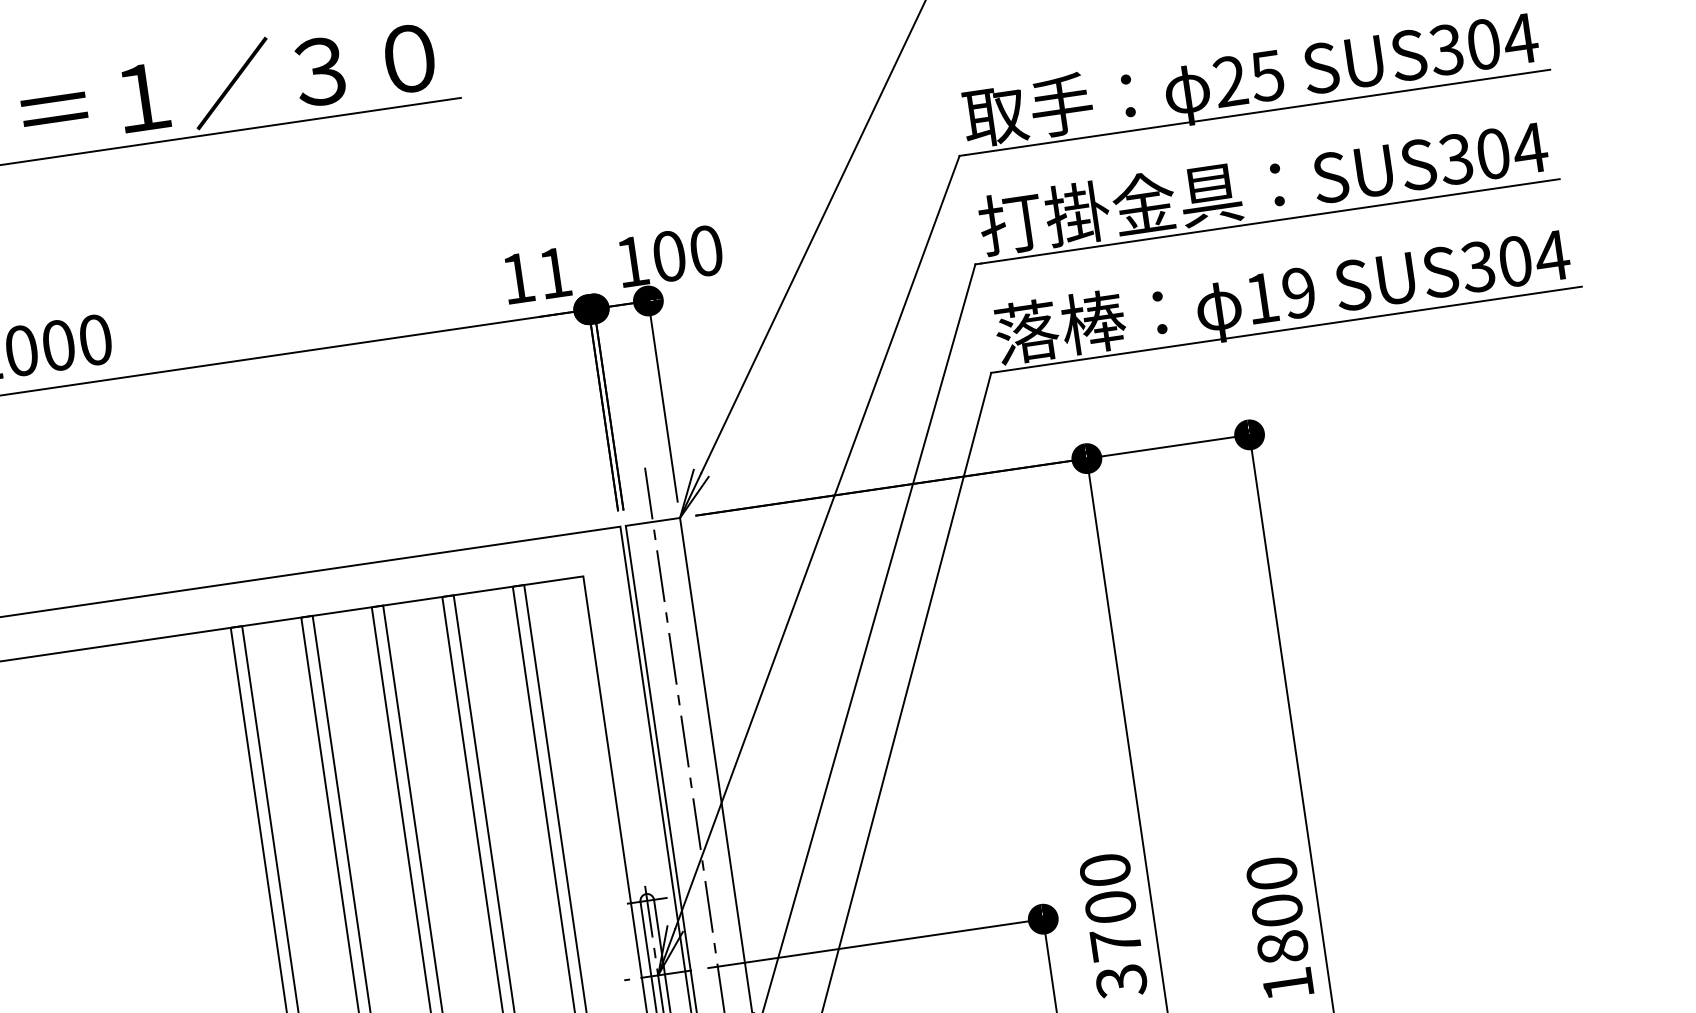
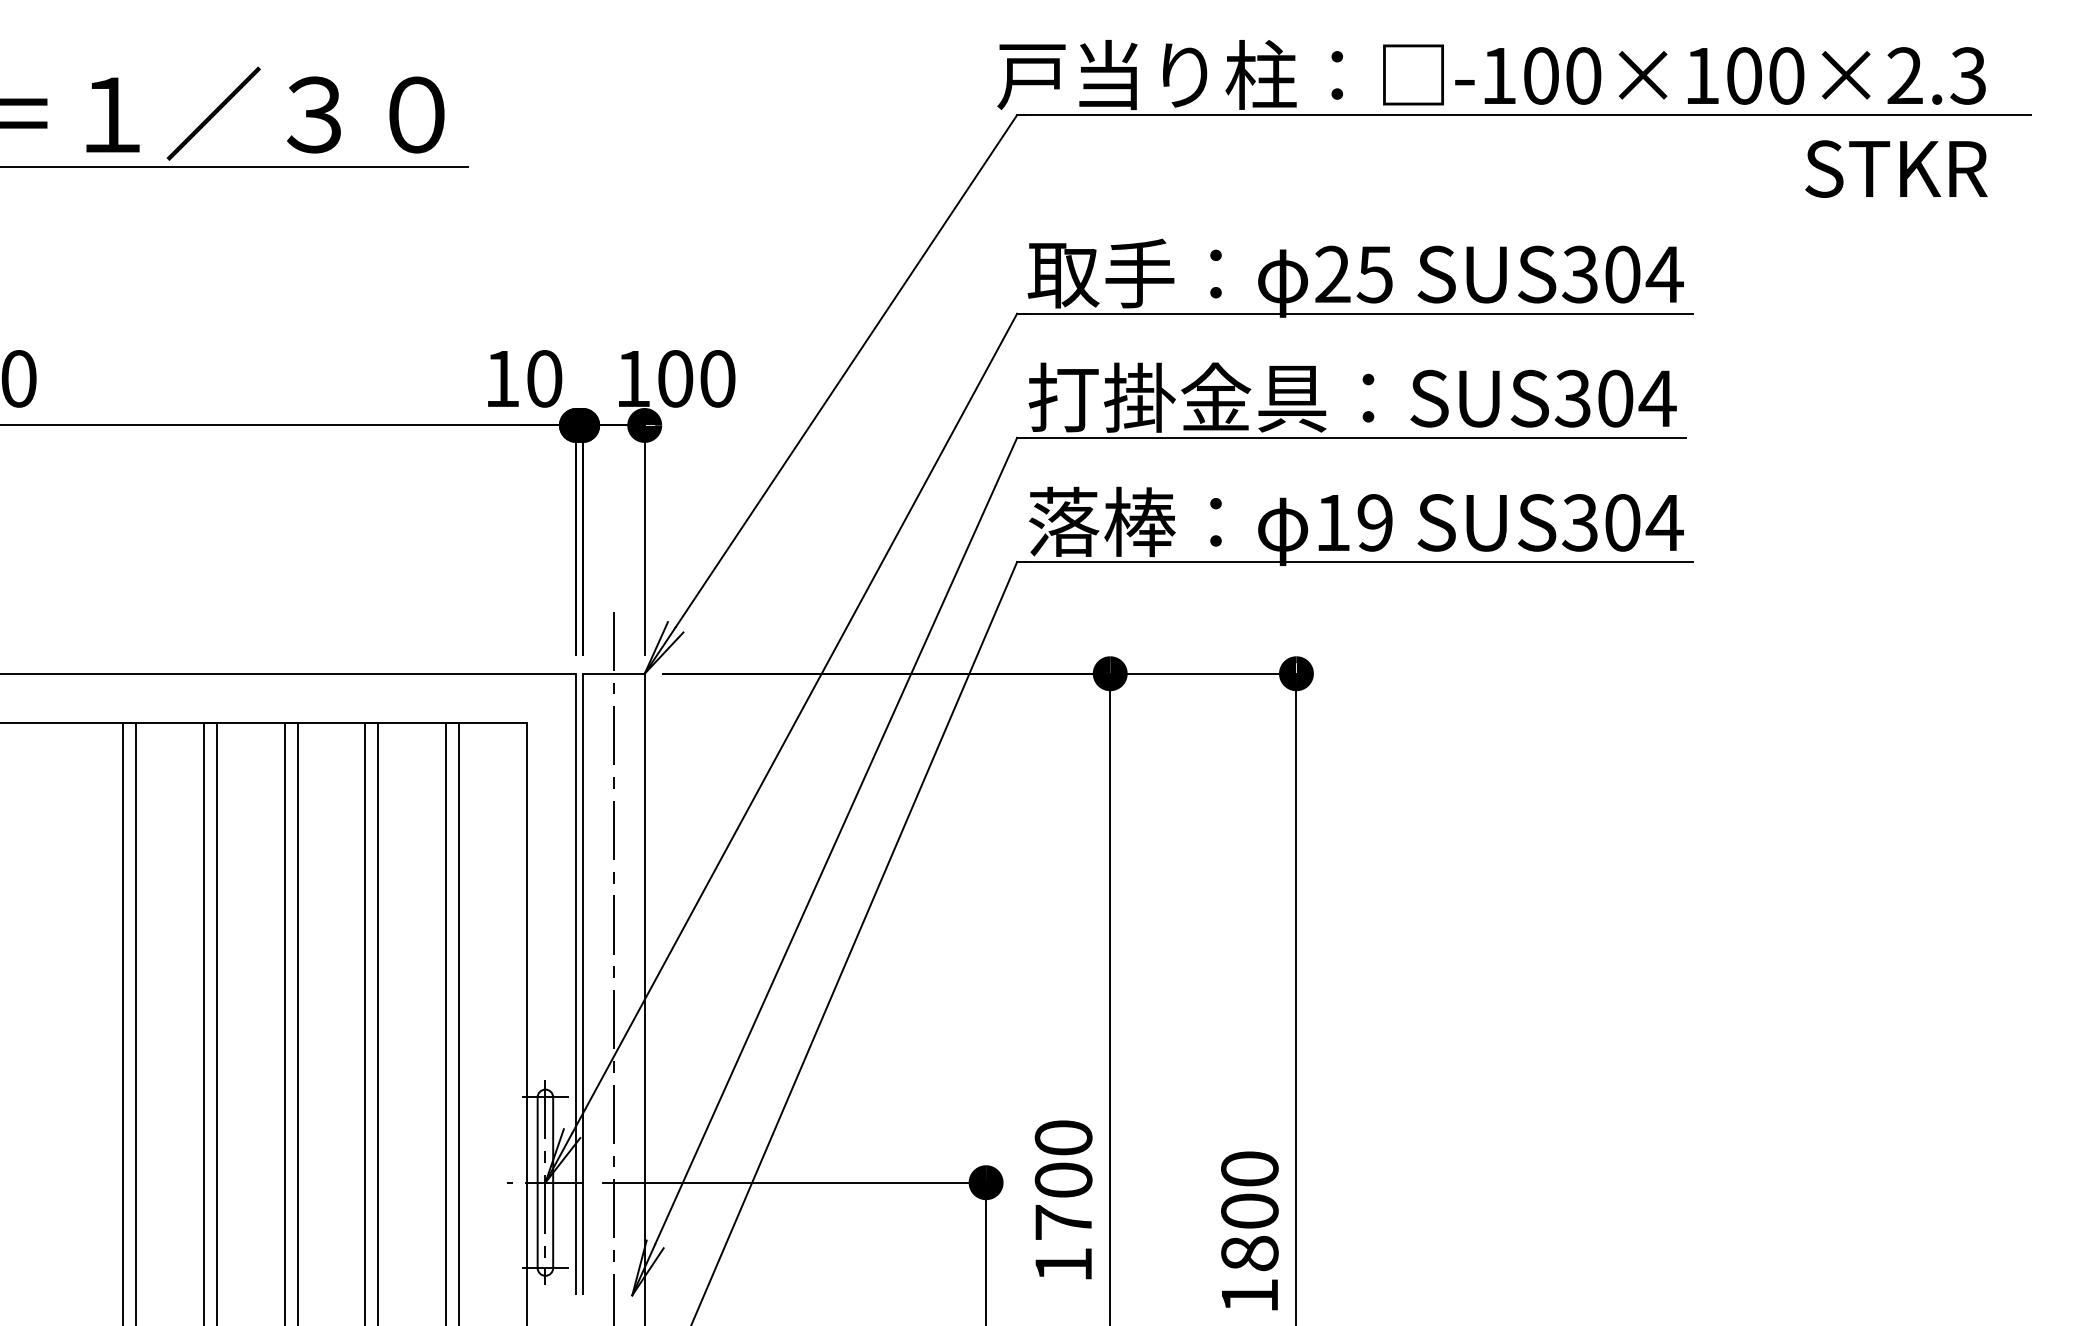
text: (554, 272) -> (544, 378), 11 -> 10
text: (1121, 981) -> (1063, 1265), 3700 -> 1700

